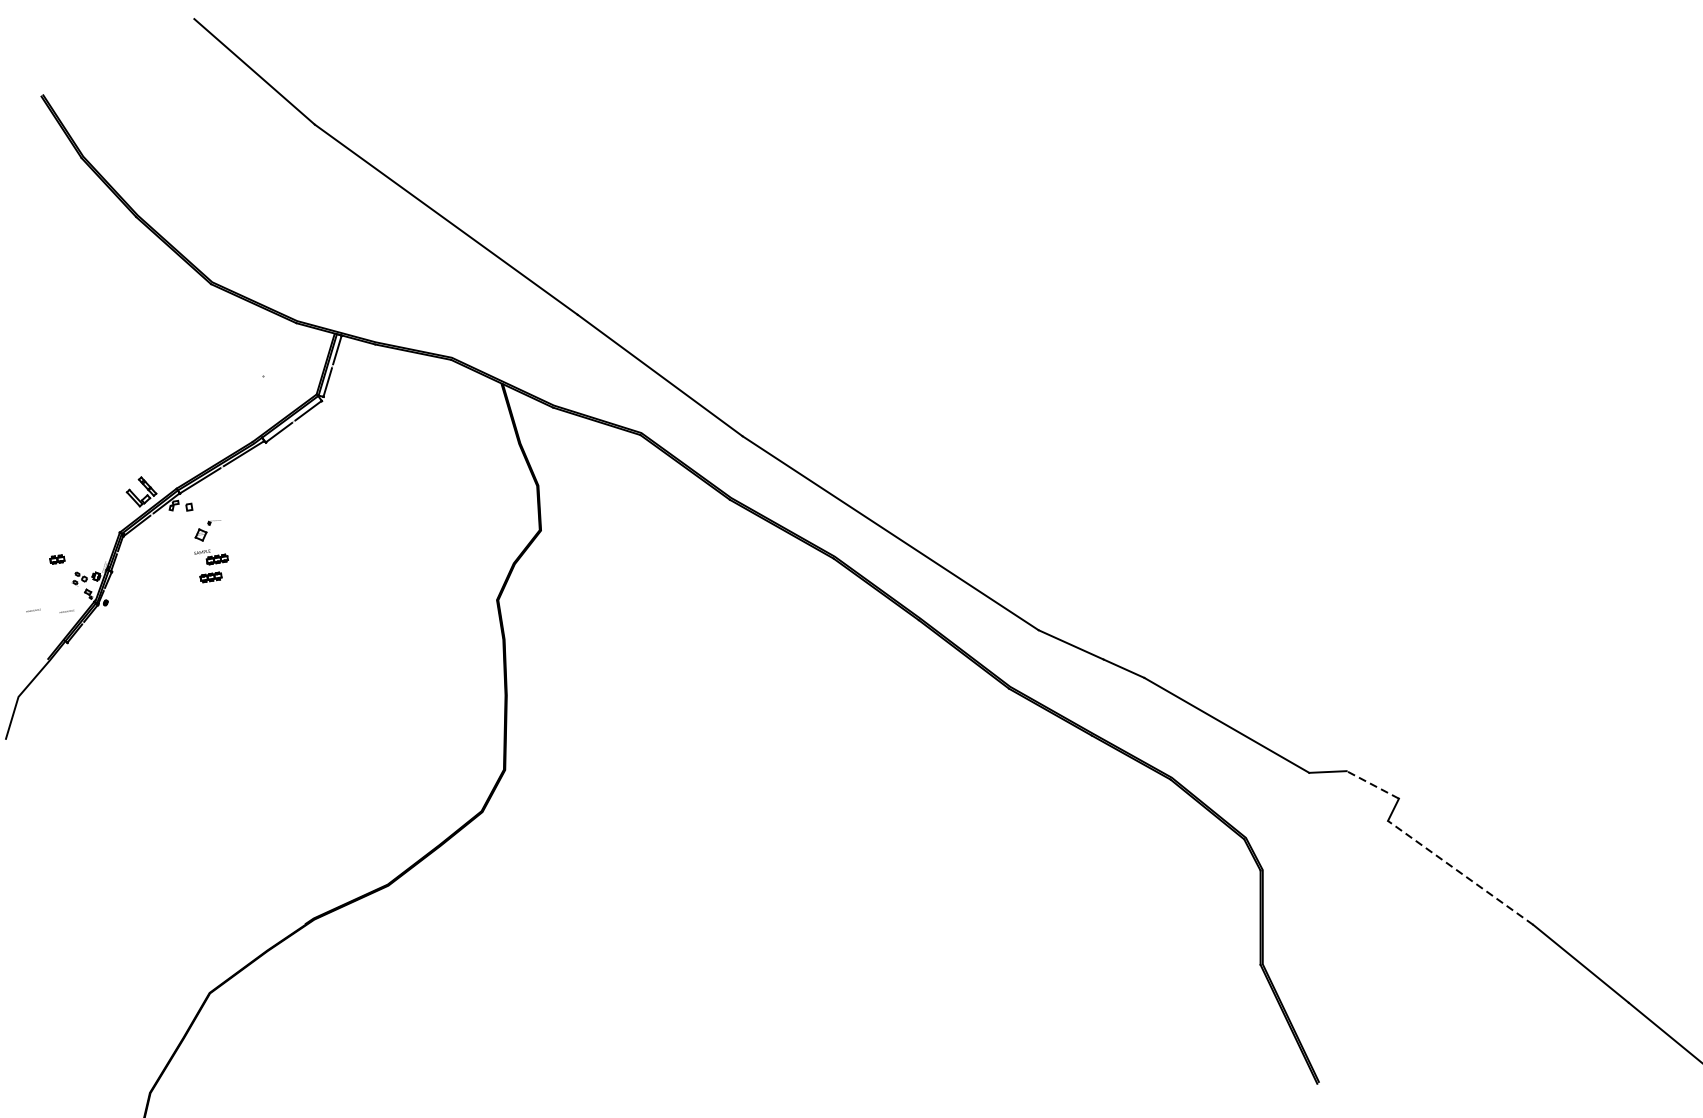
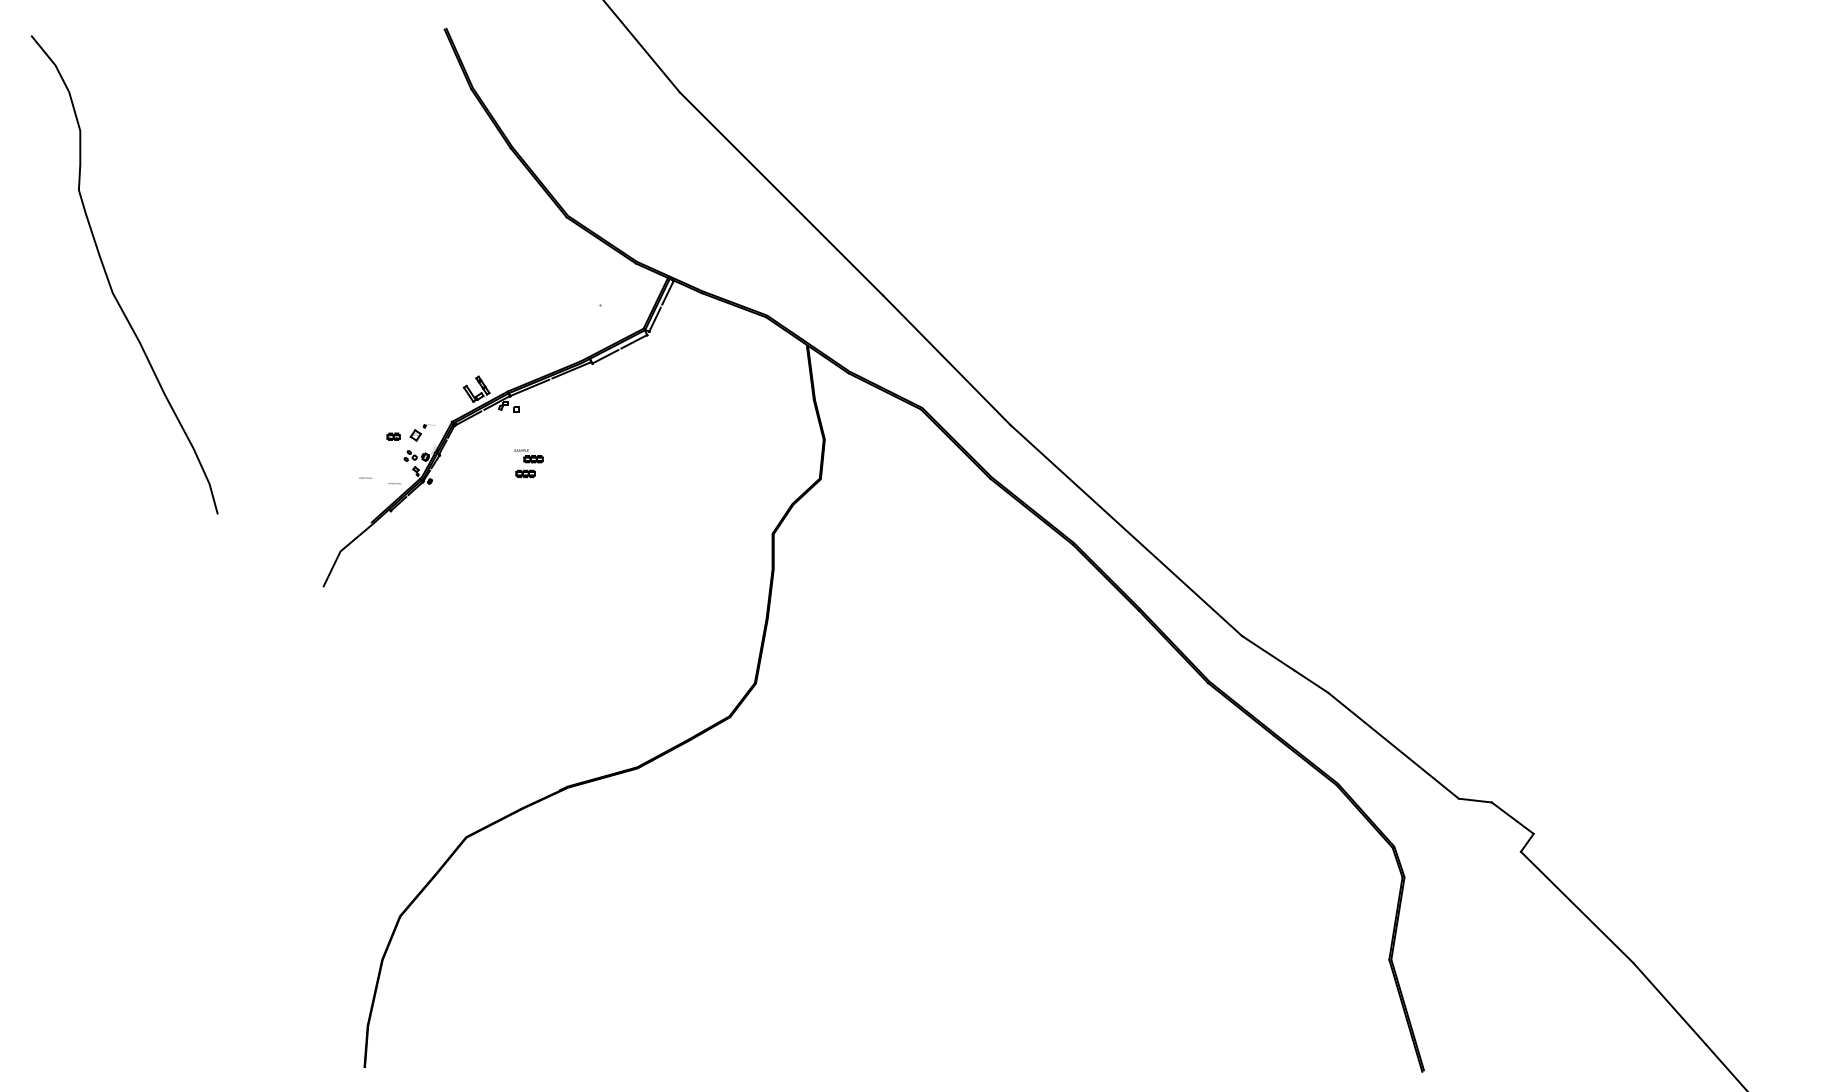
part: (207, 530) -> (422, 432), moved
line: (1372, 784) -> (1512, 817), dashed -> solid
line: (1459, 873) -> (1576, 907), dashed -> solid

